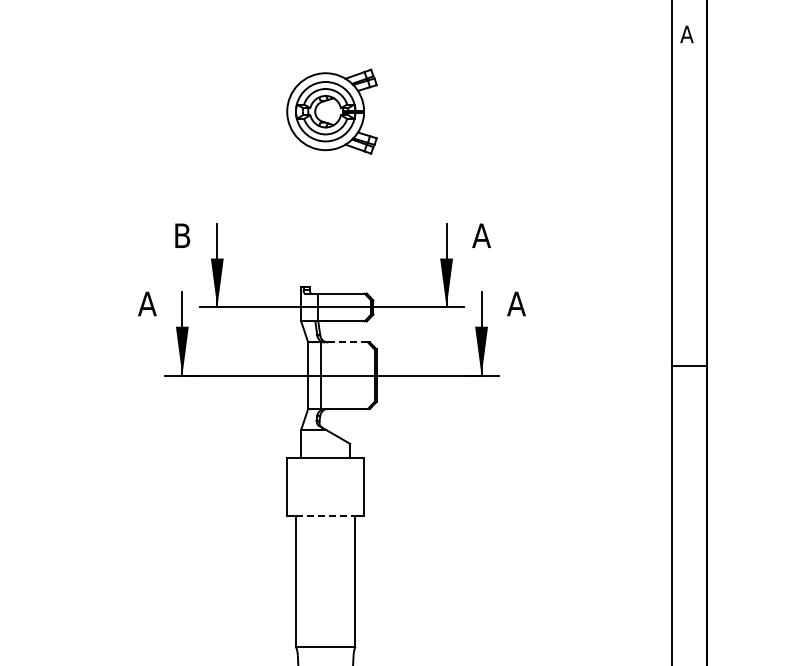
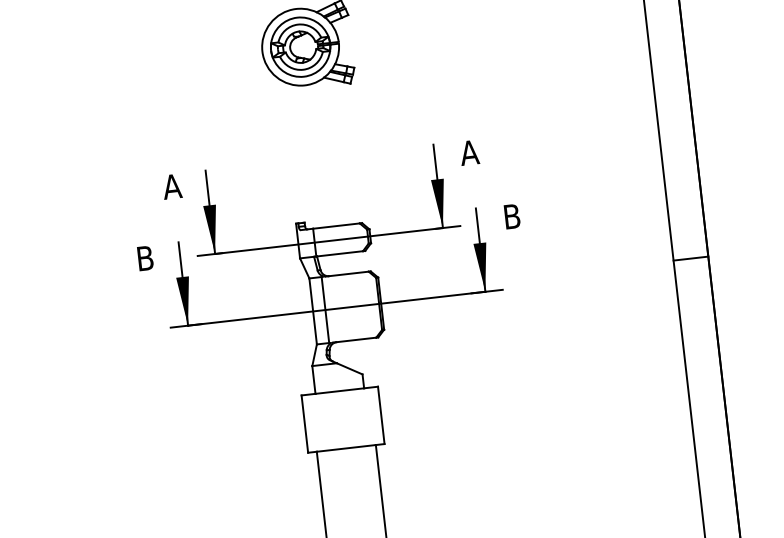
text: (182, 235) -> (172, 186), B -> A
text: (147, 303) -> (145, 257), A -> B
text: (516, 303) -> (511, 216), A -> B
line: (347, 342) -> (348, 274), dashed -> solid
line: (325, 515) -> (346, 448), dashed -> solid

